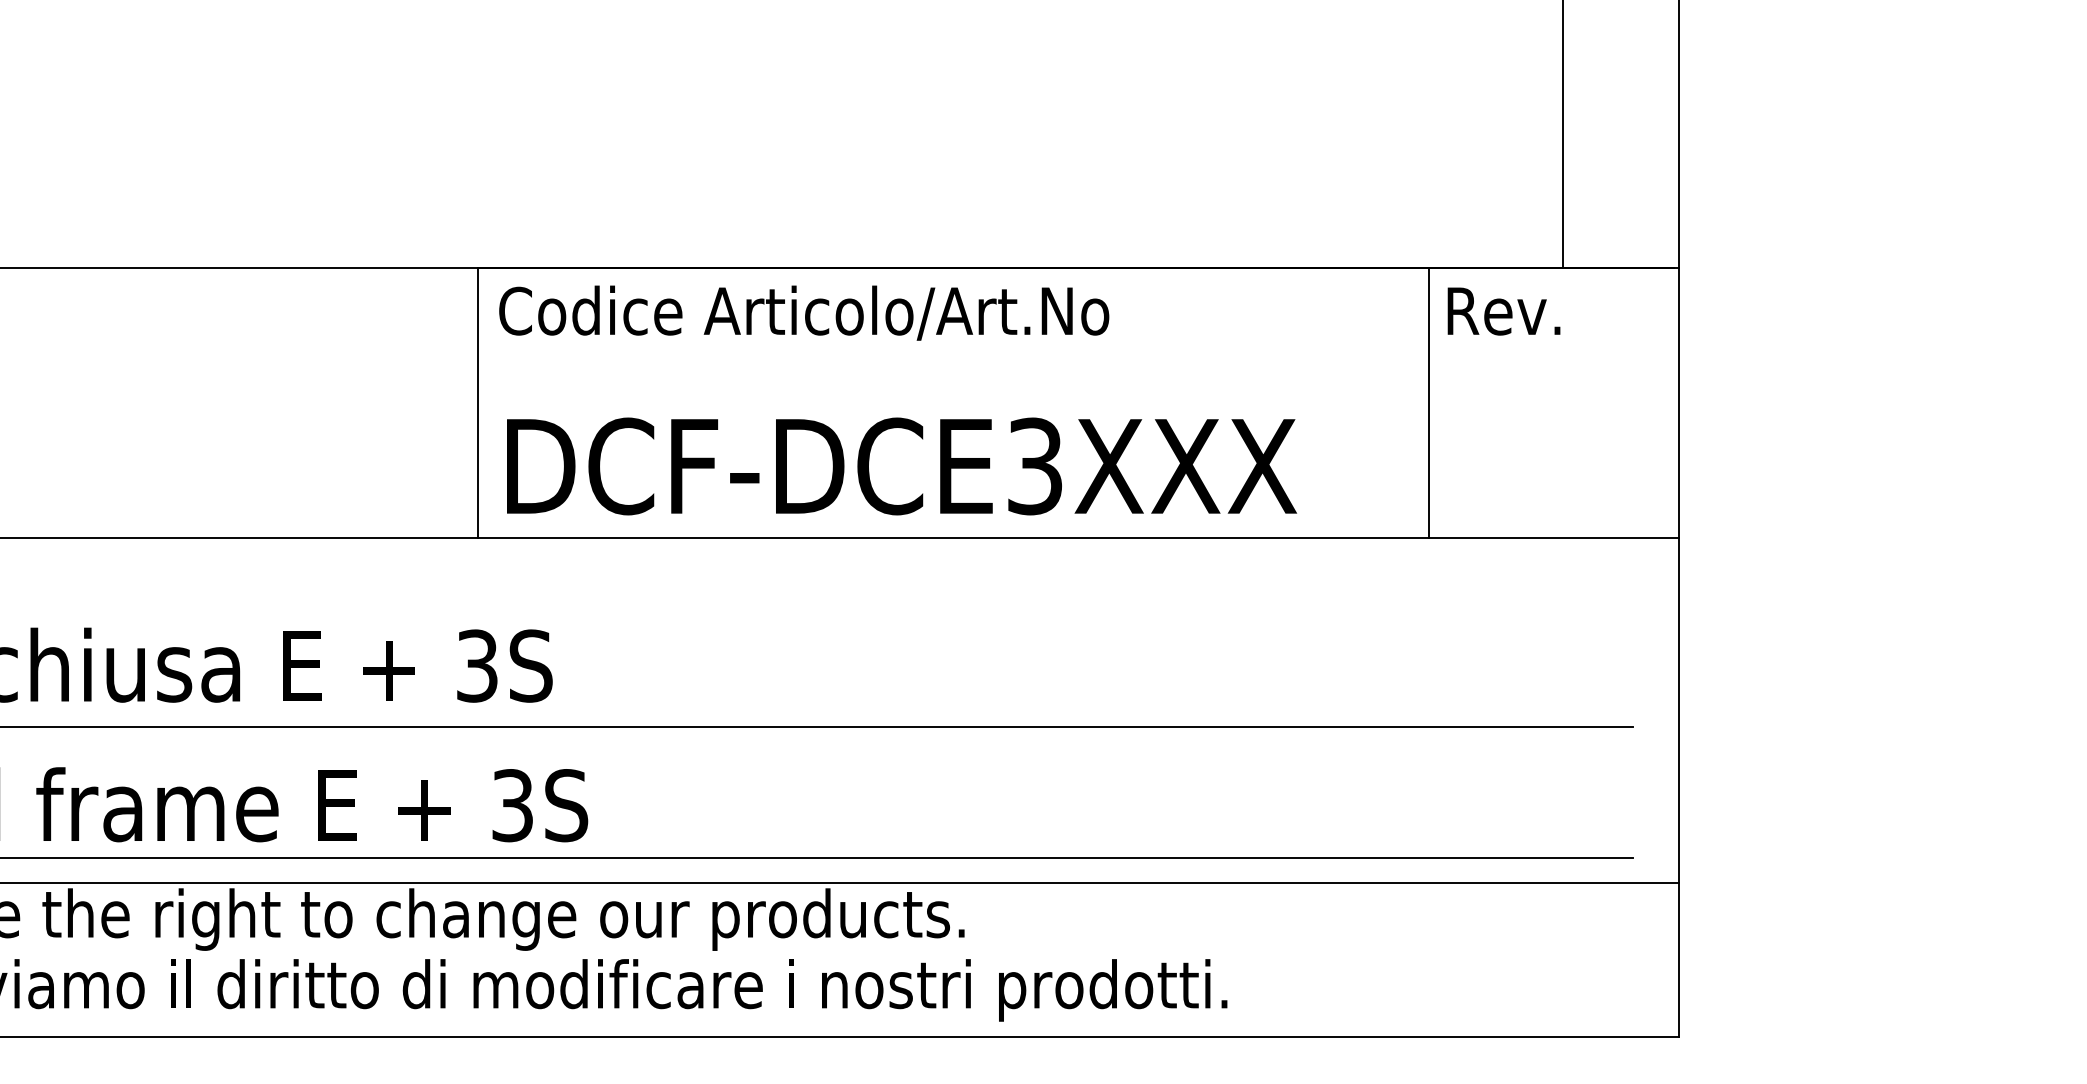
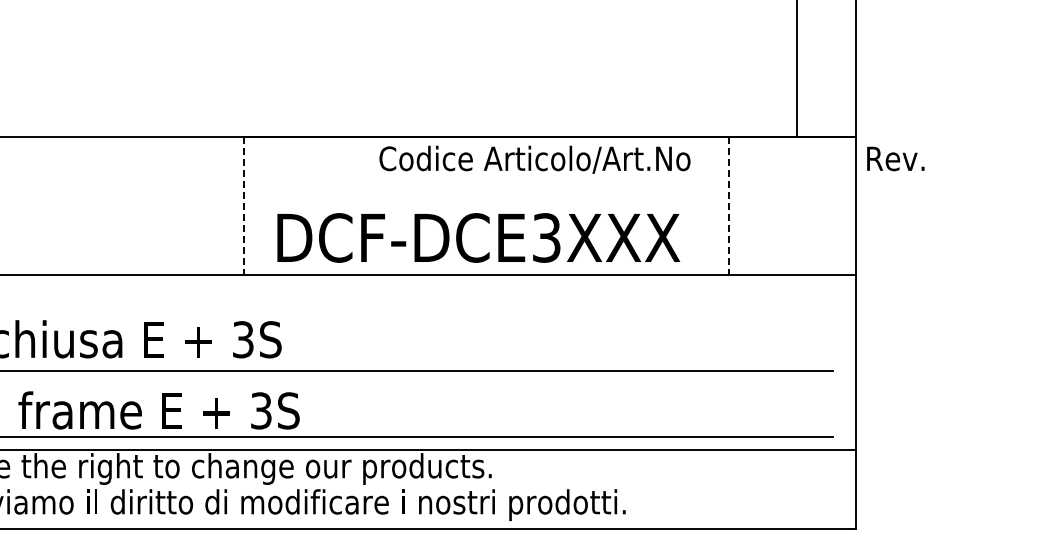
text: (1503, 310) -> (895, 158), moved
text: (803, 312) -> (534, 159), moved
line: (477, 404) -> (243, 206), solid -> dashed
line: (1428, 404) -> (728, 206), solid -> dashed
text: (901, 465) -> (478, 237), moved

